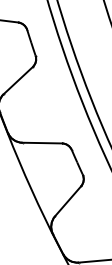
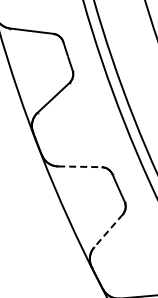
line: (41, 142) -> (79, 166), solid -> dashed
line: (68, 200) -> (108, 230), solid -> dashed

